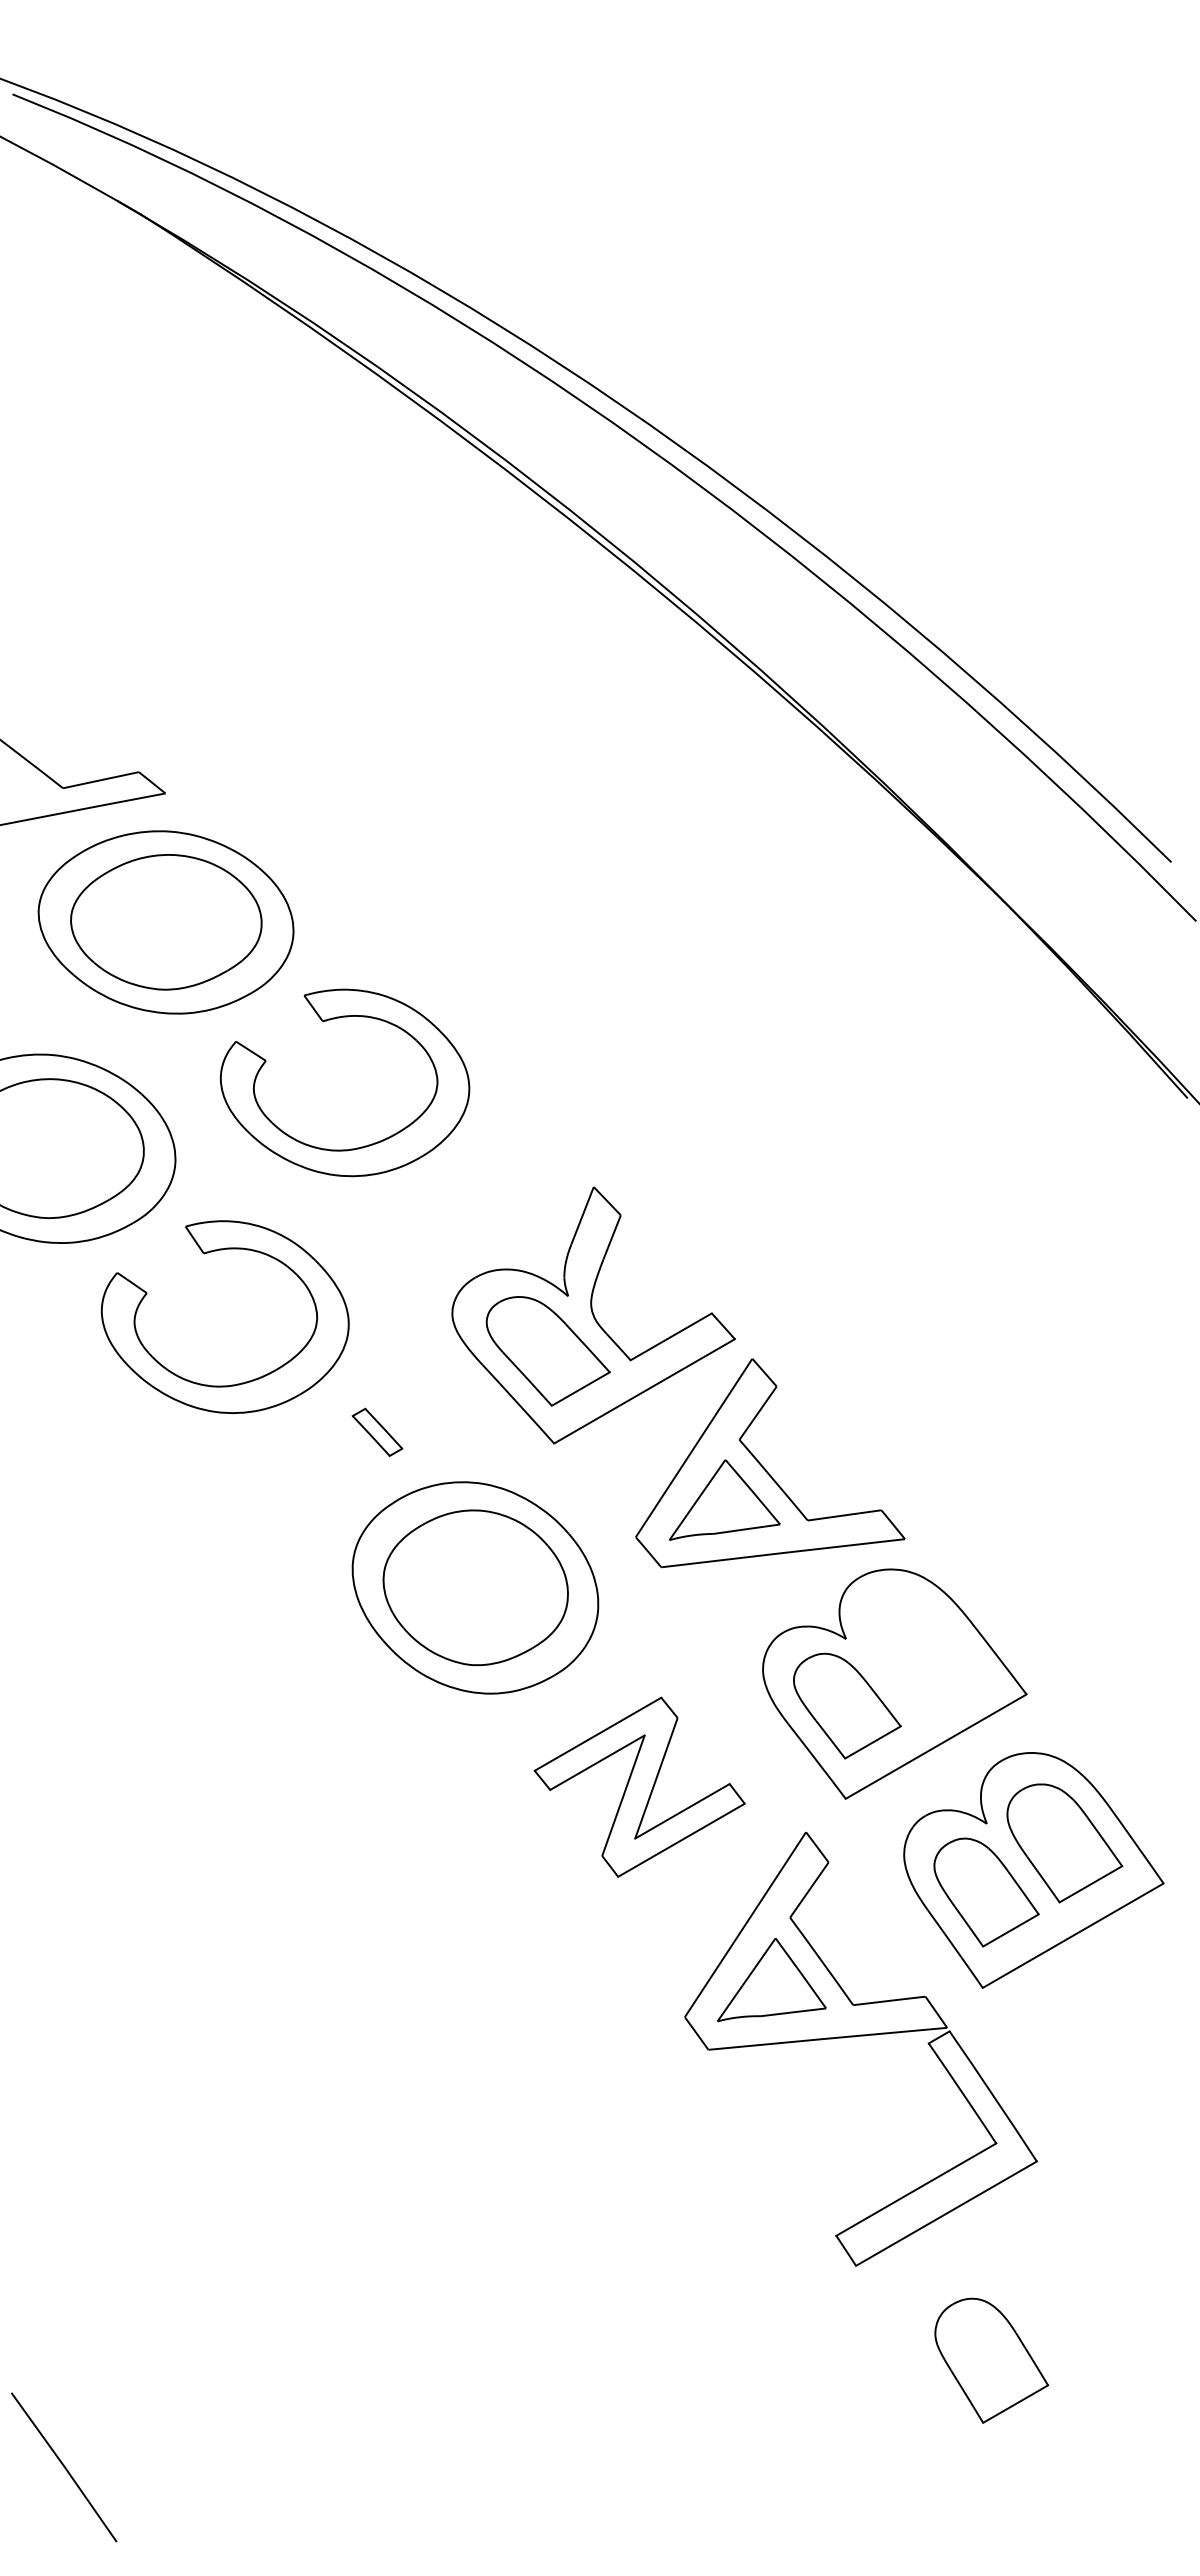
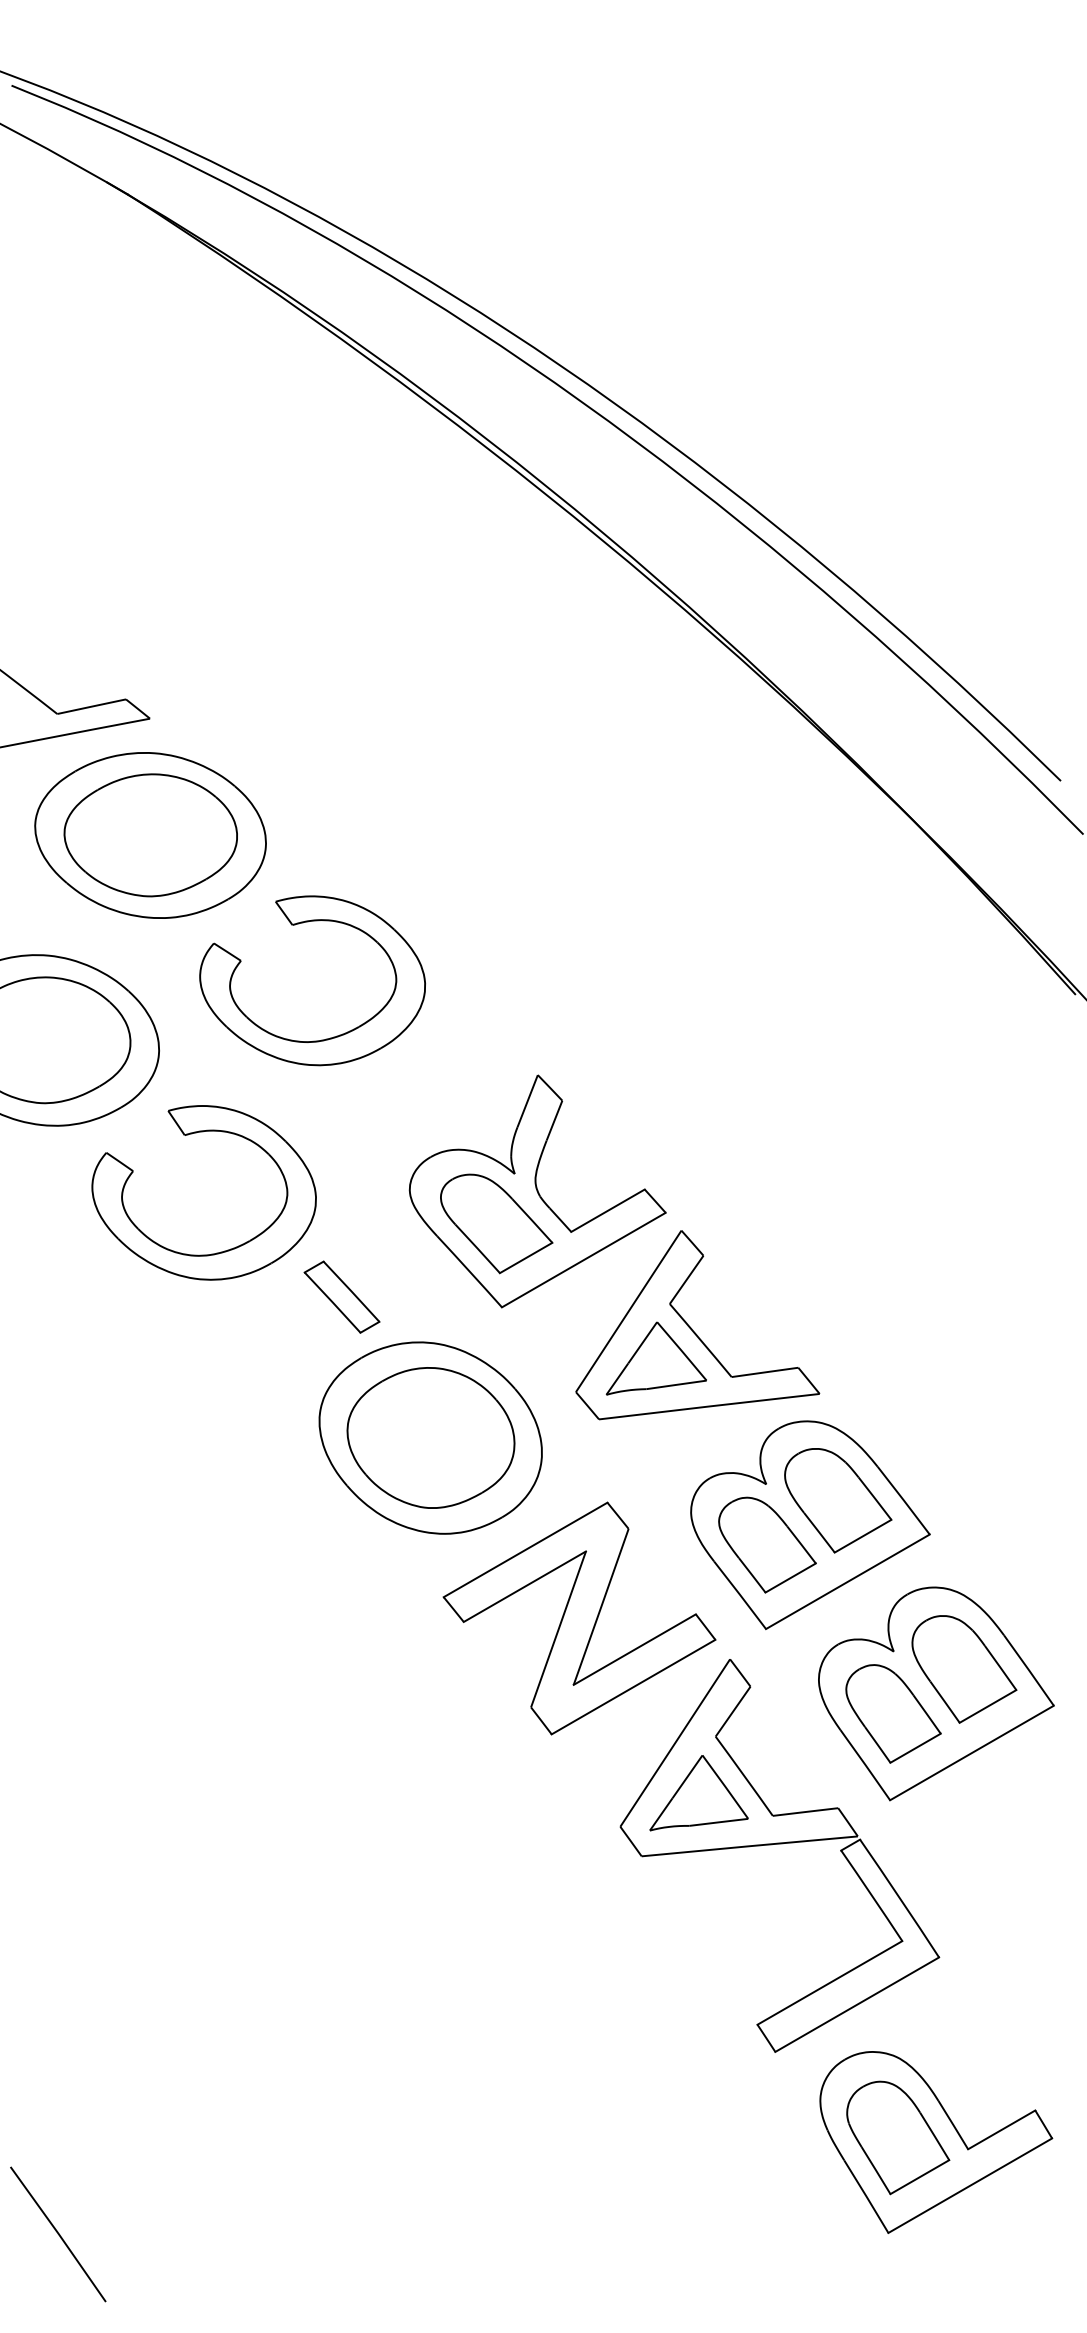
part: (377, 1432) -> (342, 1297), size x1.67
part: (925, 1657) -> (838, 1501), added
part: (639, 1787) -> (579, 1618), size x1.43
part: (1033, 2365) -> (936, 2142), added

